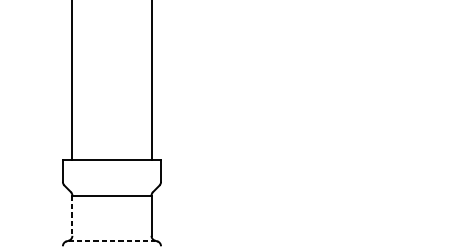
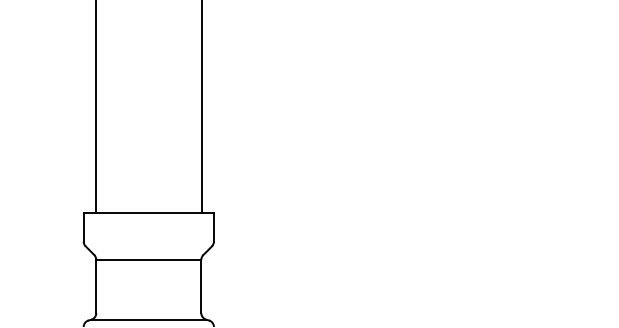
line: (72, 215) -> (96, 286), dashed -> solid
line: (111, 240) -> (148, 319), dashed -> solid

